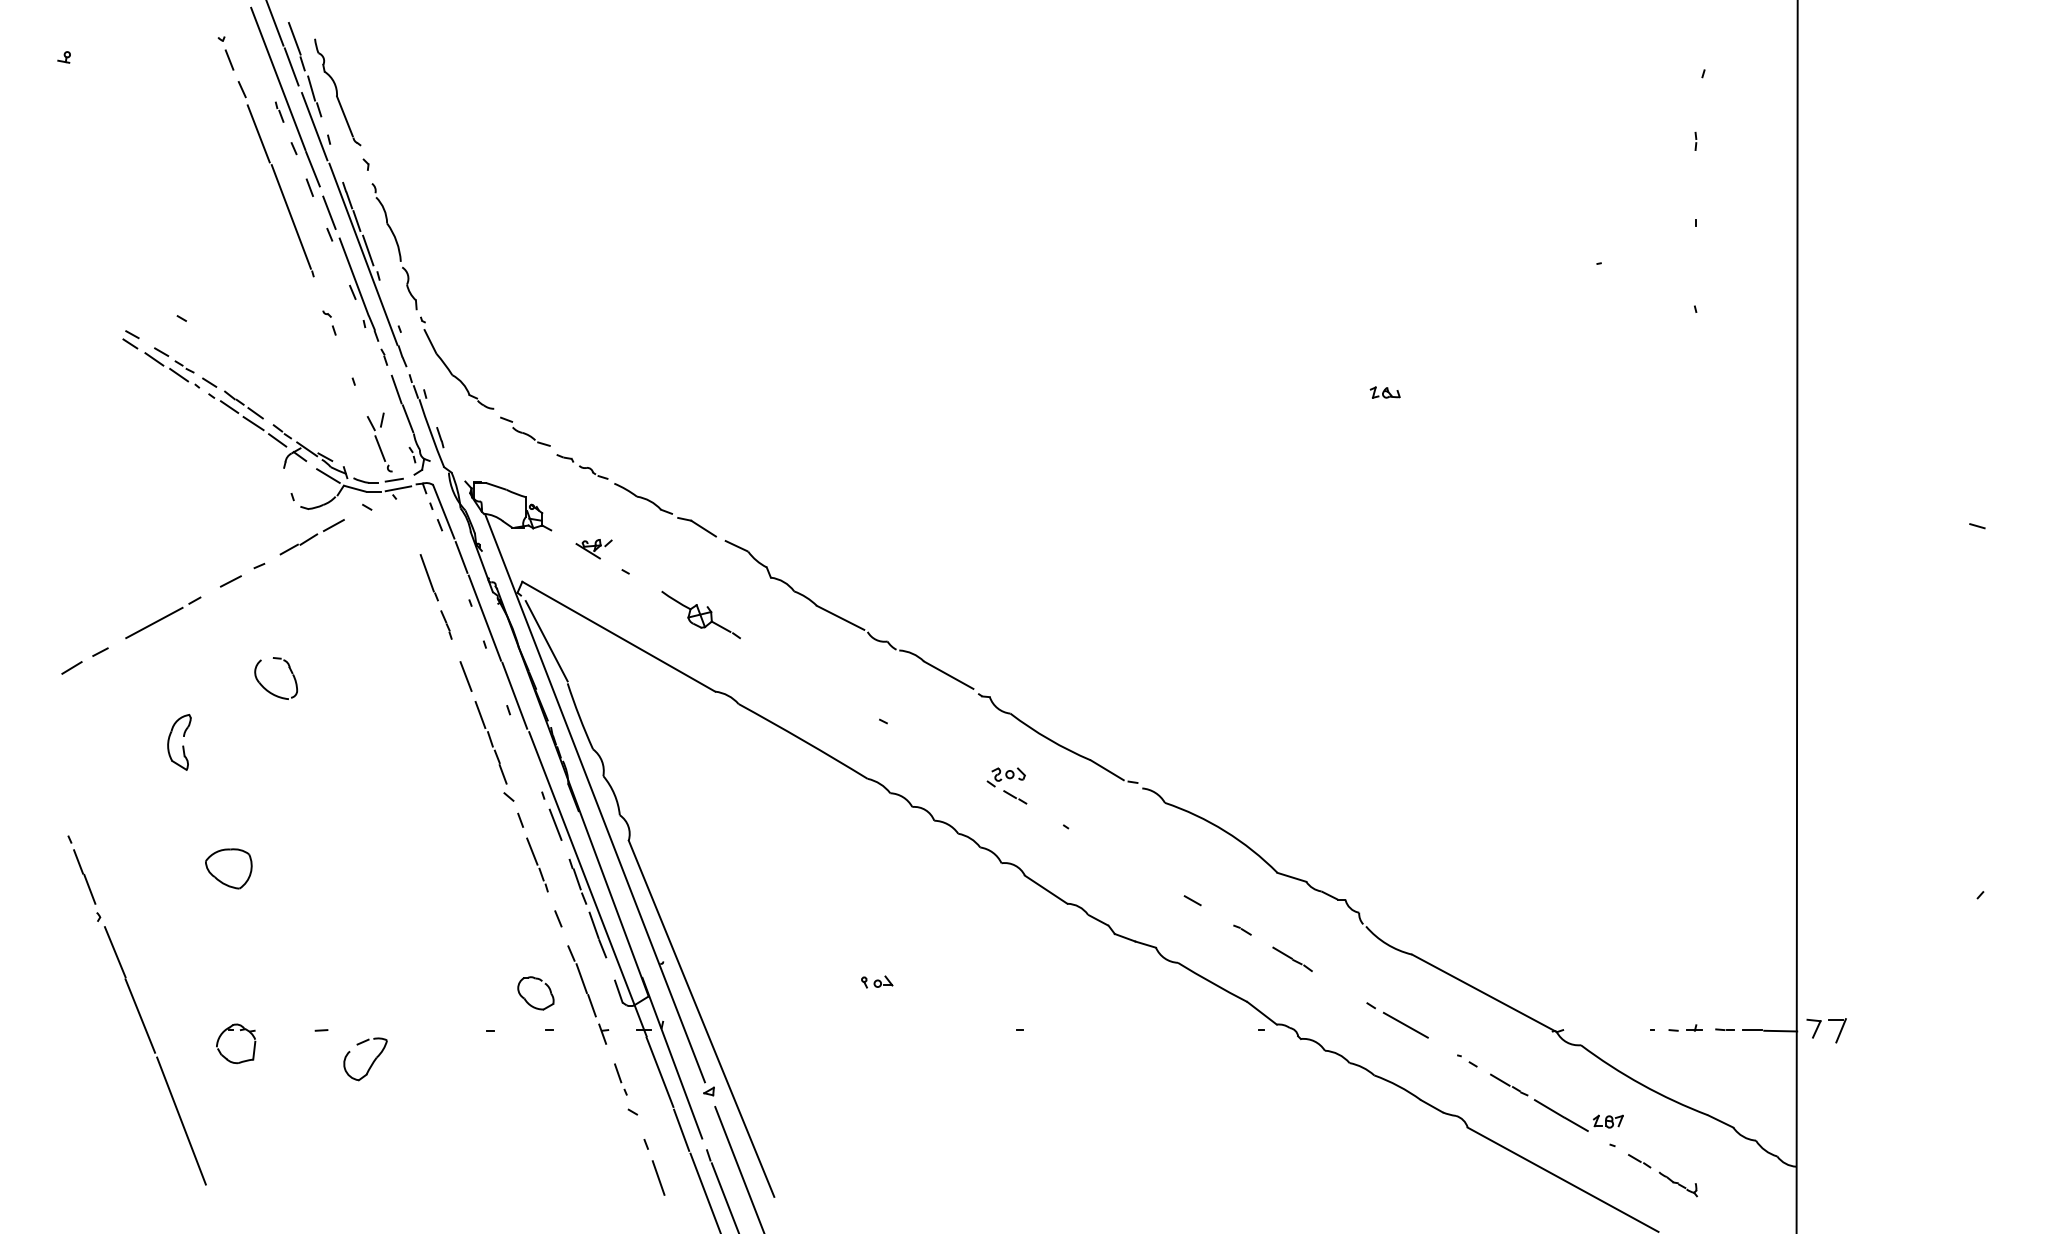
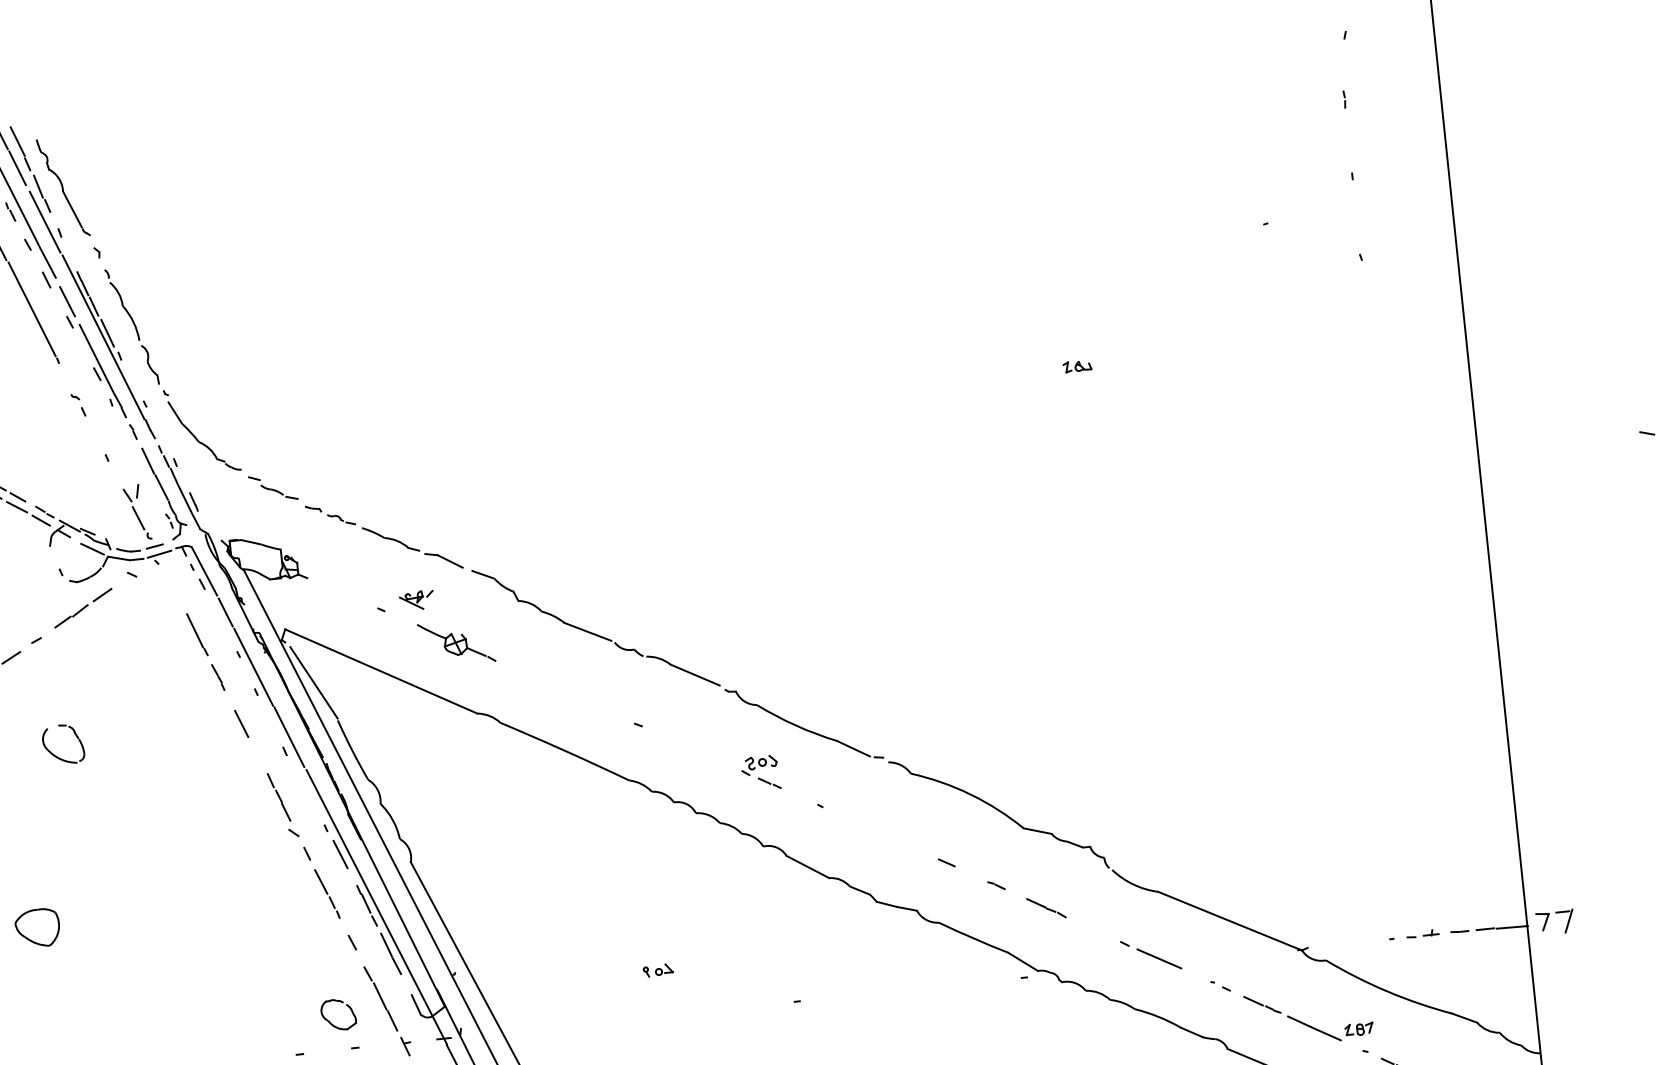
part: (593, 549) -> (416, 601), moved
line: (480, 714) -> (259, 758), removed

